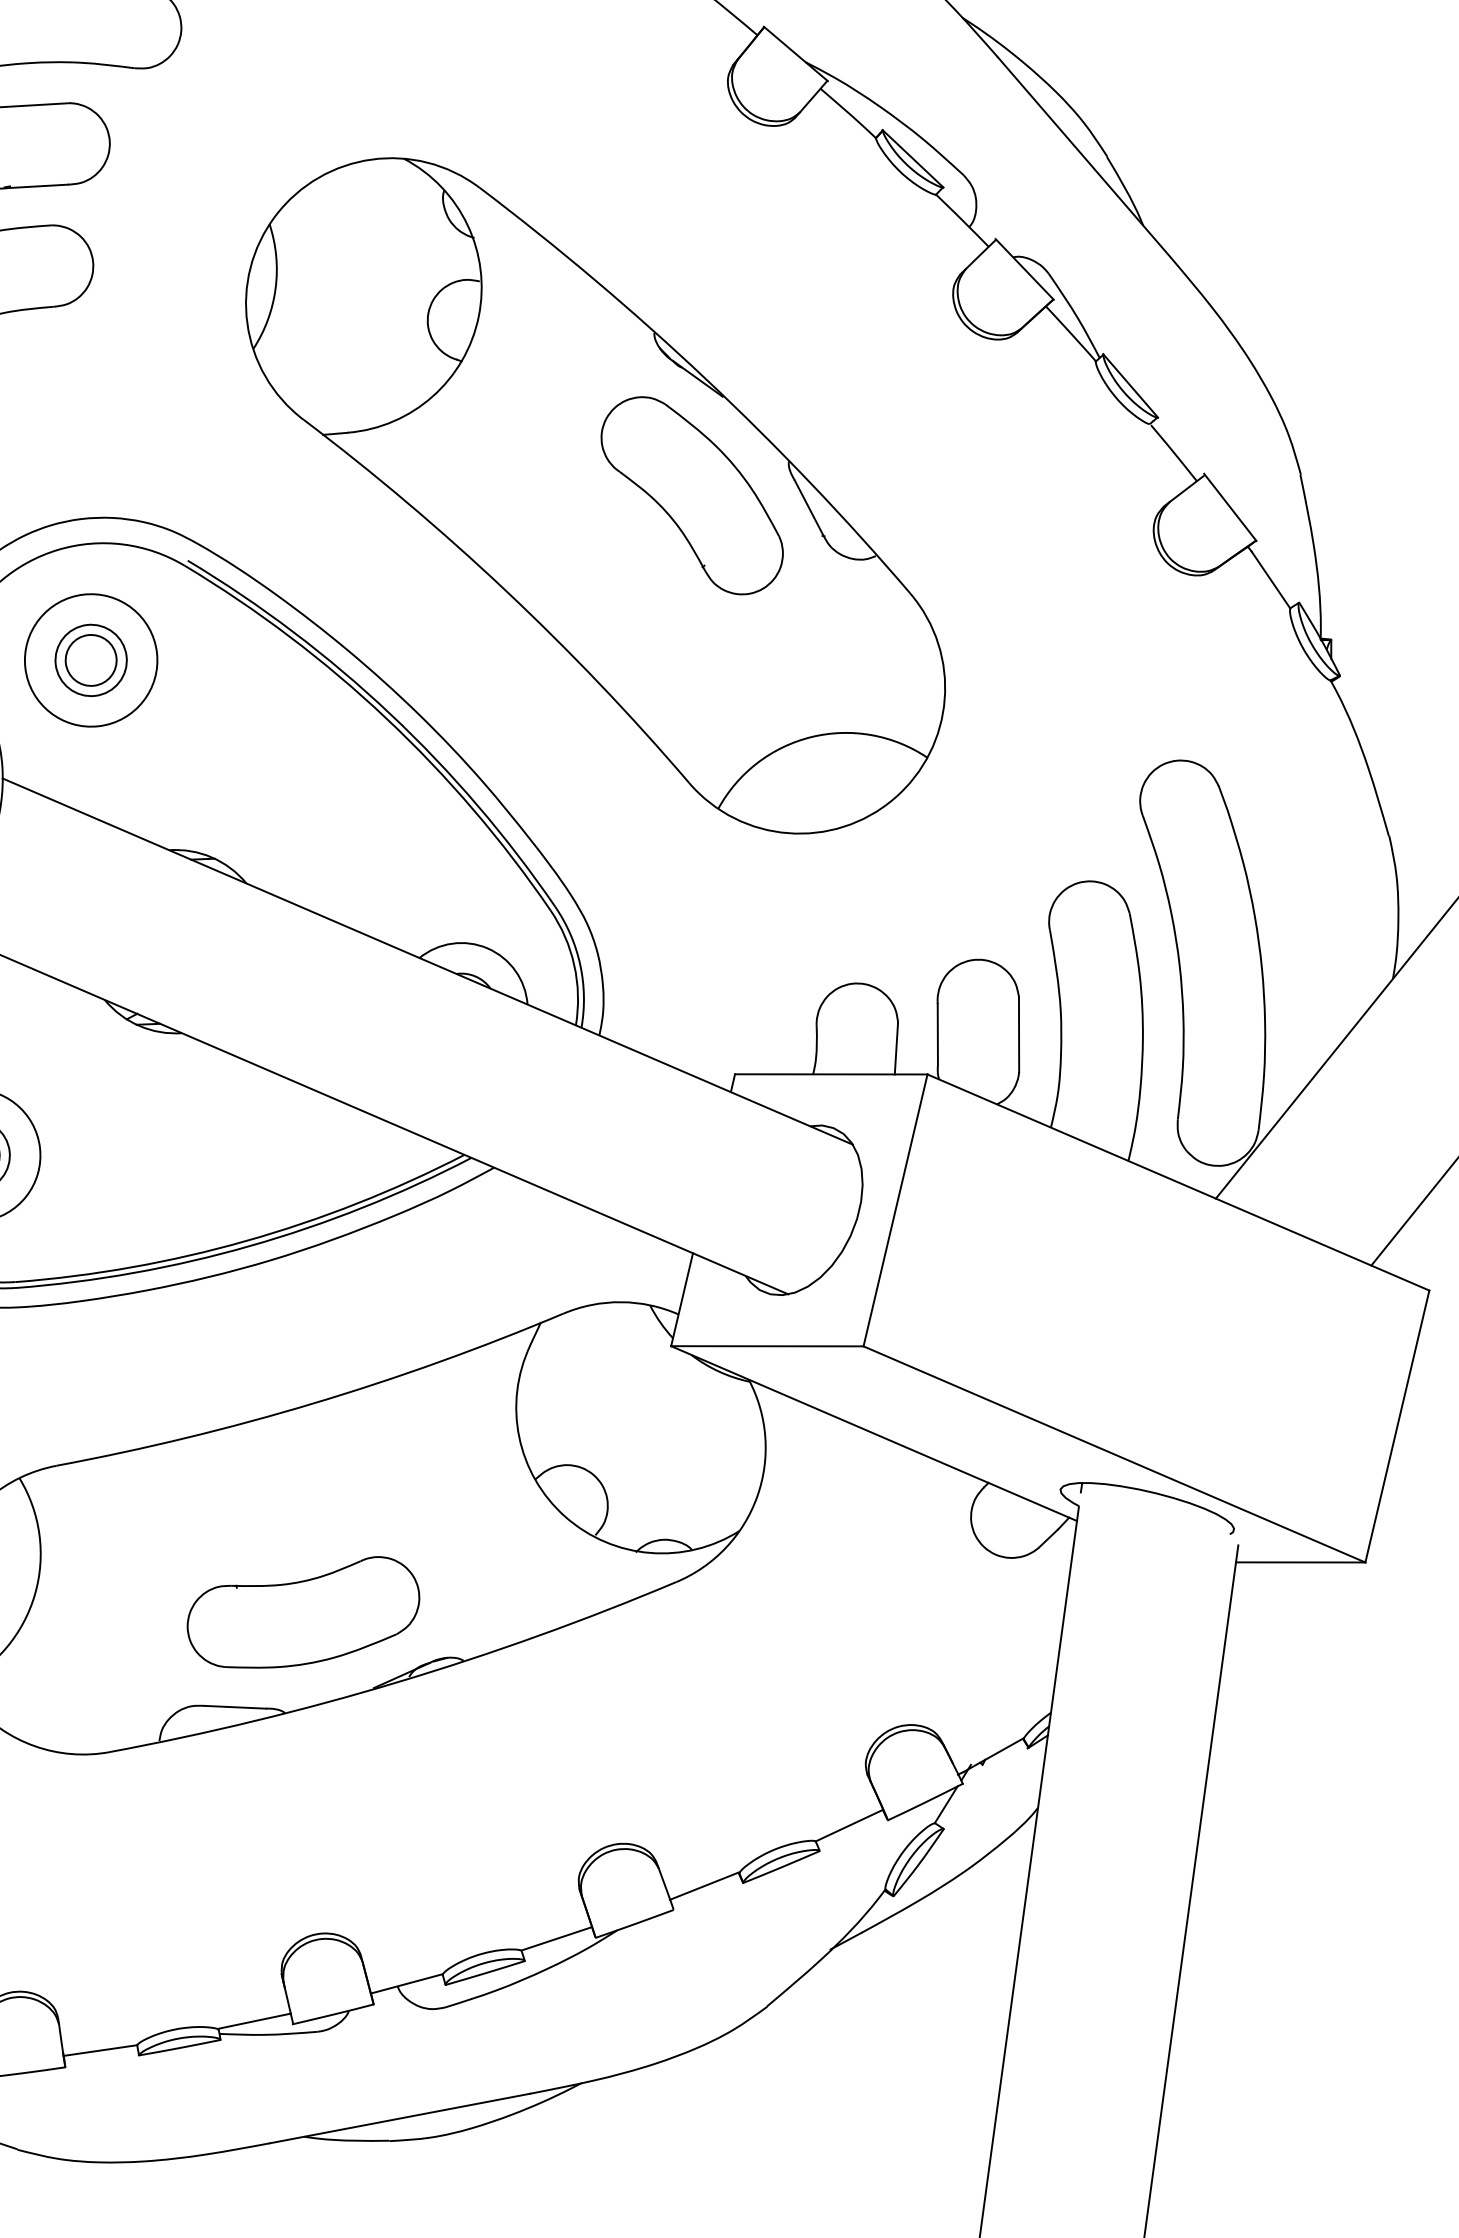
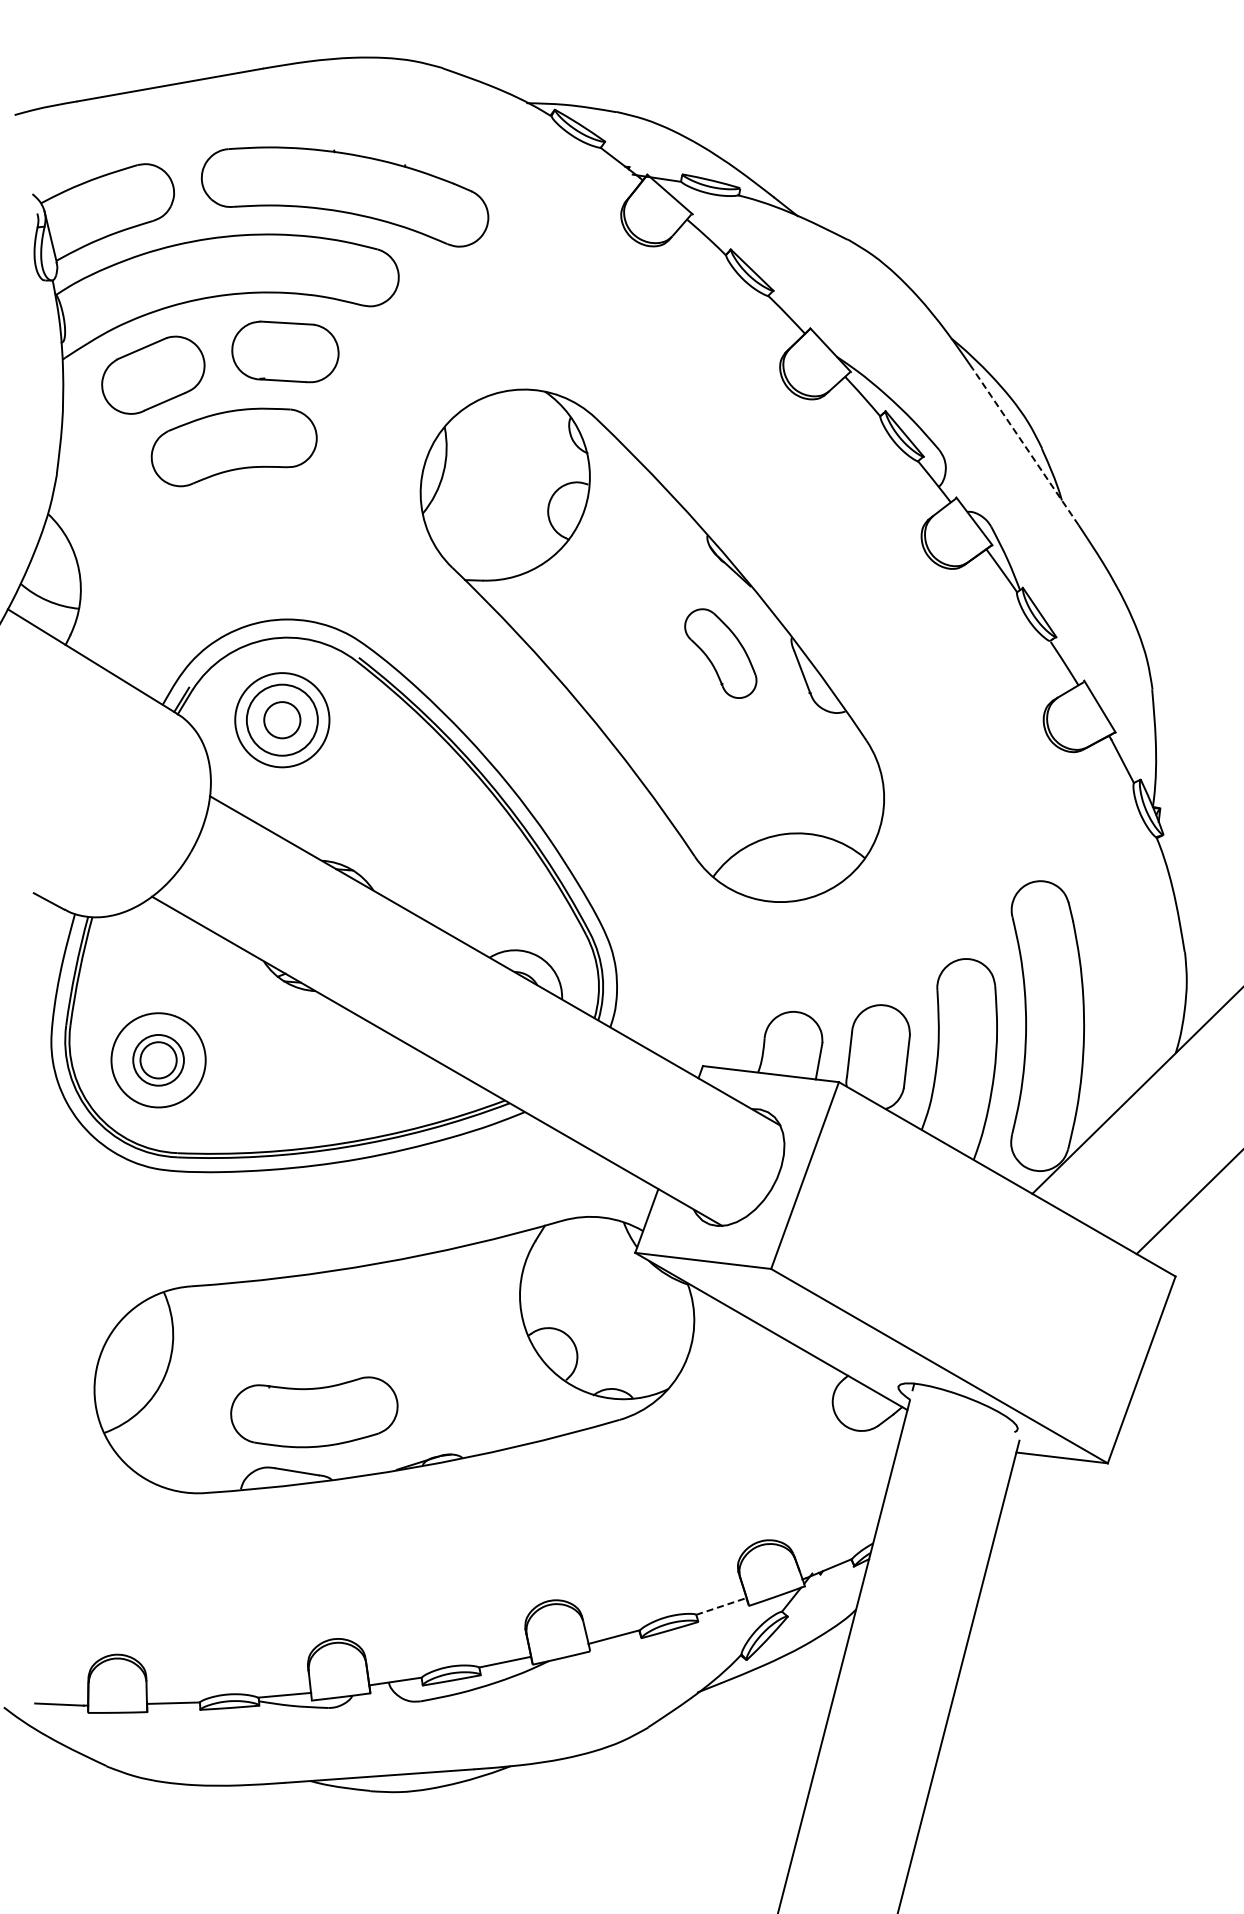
line: (1083, 156) -> (1025, 446), solid -> dashed
part: (691, 495) -> (720, 653), size x0.6
circle: (89, 659) -> (281, 719), size x1.4
part: (304, 1615) -> (314, 1412), moved
line: (849, 1825) -> (721, 1606), solid -> dashed

